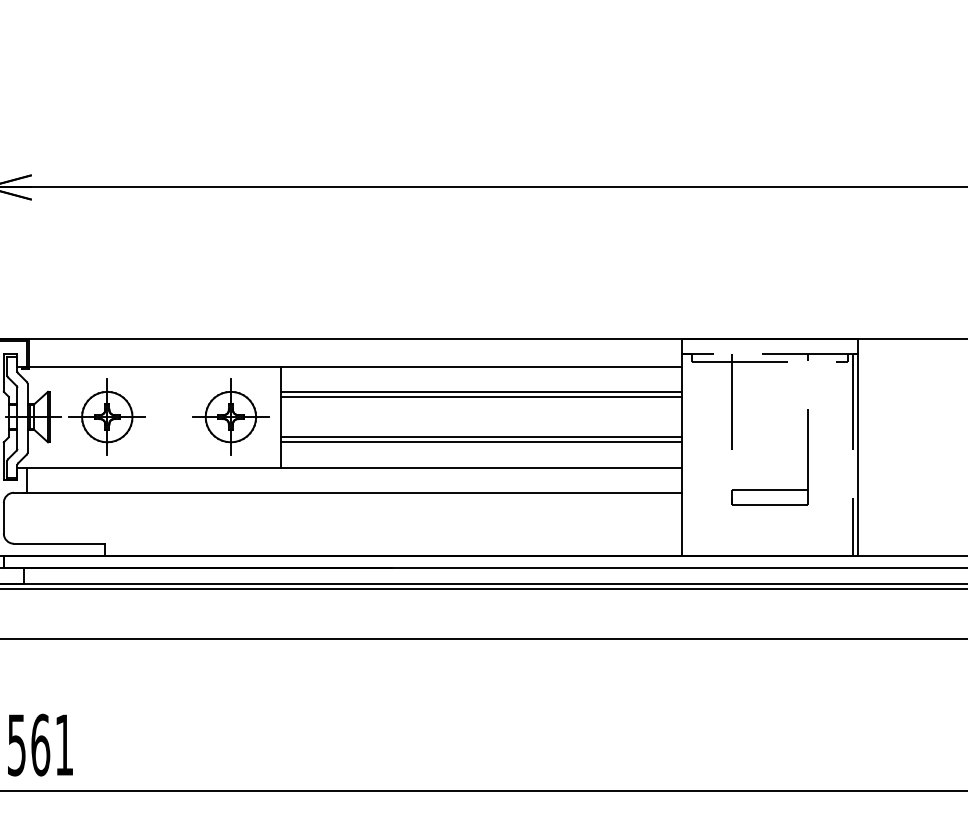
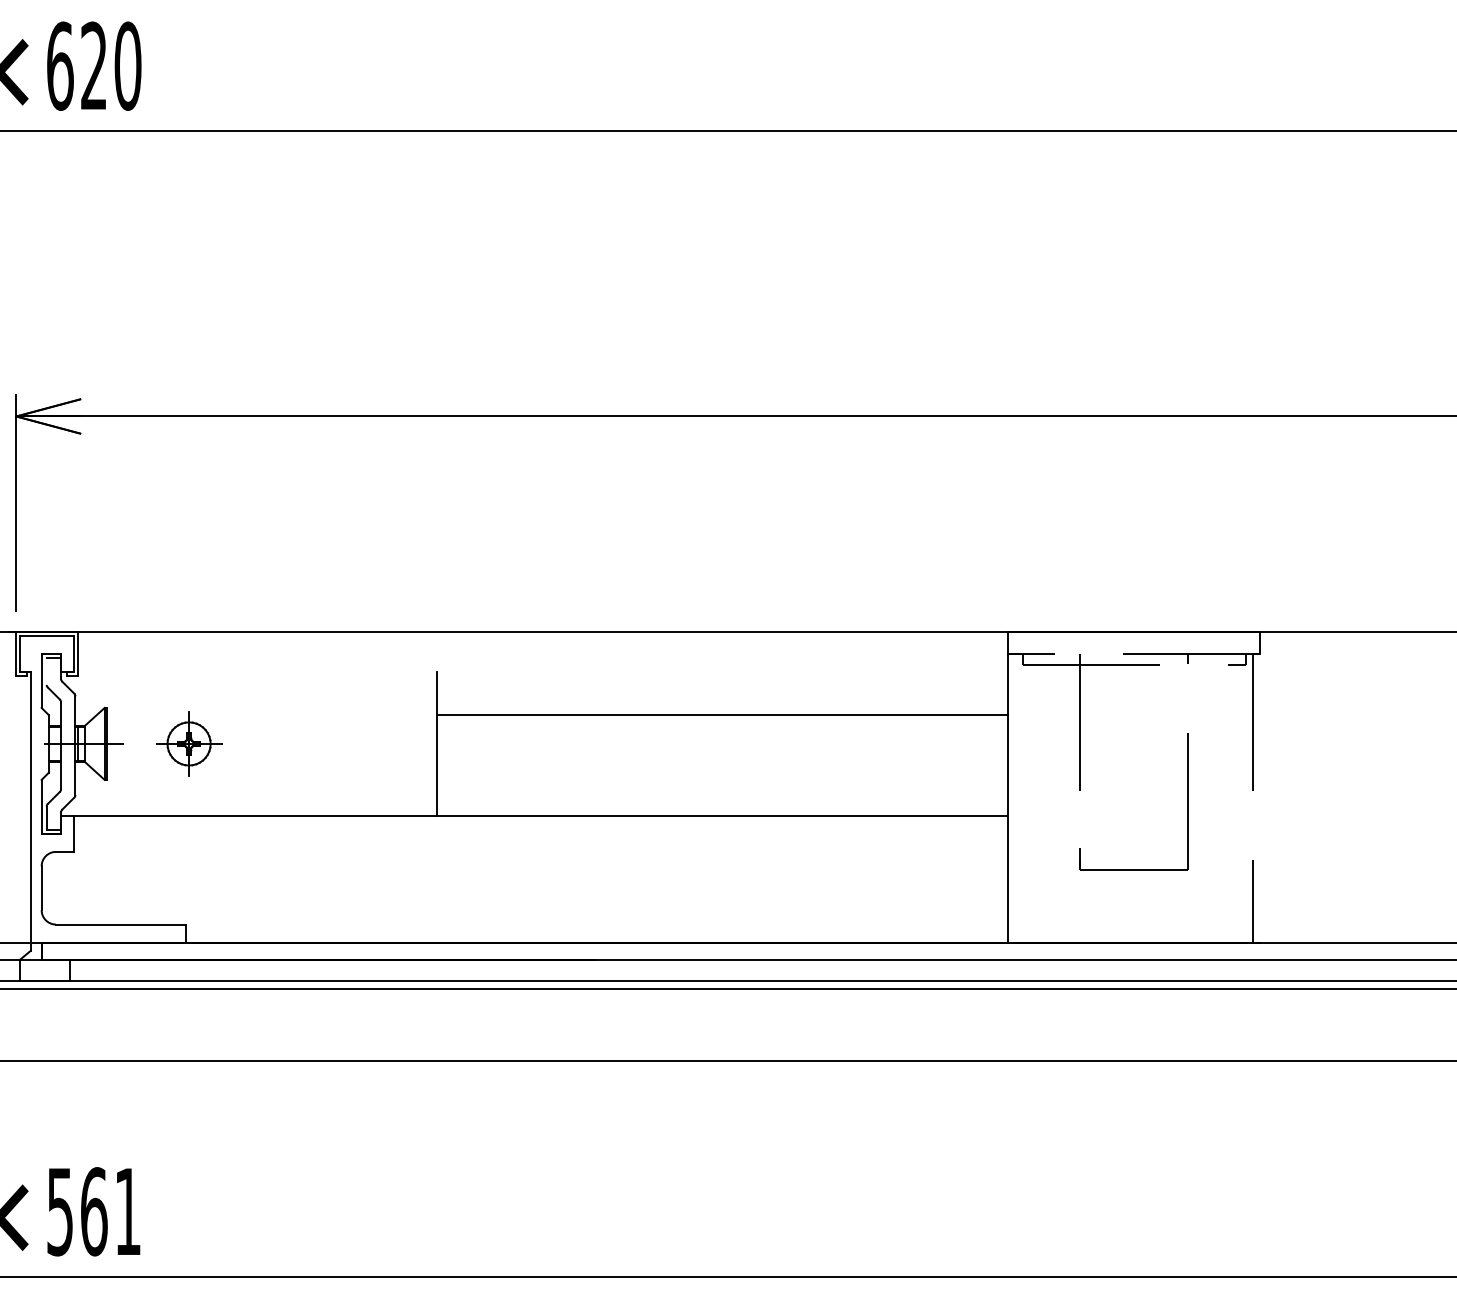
line: (7, 365) -> (46, 670), removed
line: (355, 366) -> (542, 671), removed
line: (481, 391) -> (722, 707), removed
part: (106, 416) -> (188, 743), size x0.6
part: (230, 416) -> (365, 743), removed
line: (481, 437) -> (722, 772), removed
line: (481, 442) -> (722, 779), removed
line: (858, 454) -> (1260, 797), removed
line: (770, 490) -> (1134, 848), removed
line: (352, 492) -> (539, 851), removed

